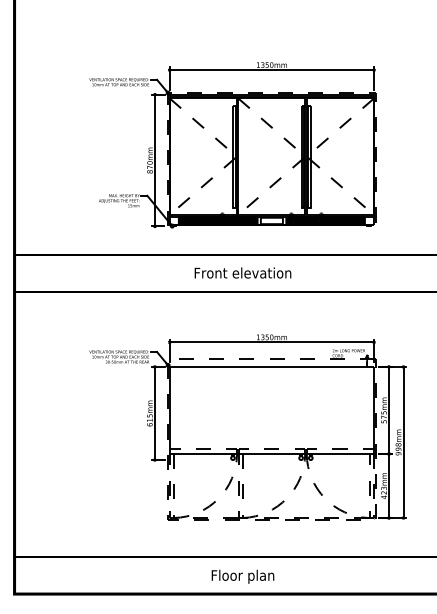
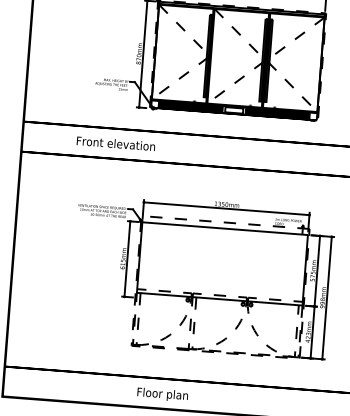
text: (242, 272) -> (115, 143), moved
text: (242, 576) -> (162, 394), moved

